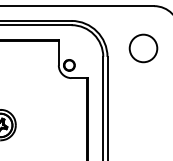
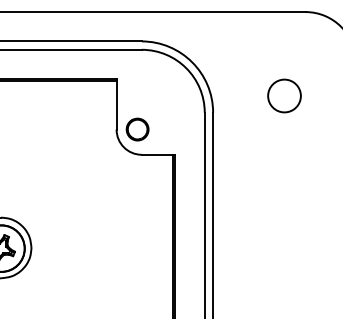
circle: (143, 48) -> (284, 96), size x0.6

